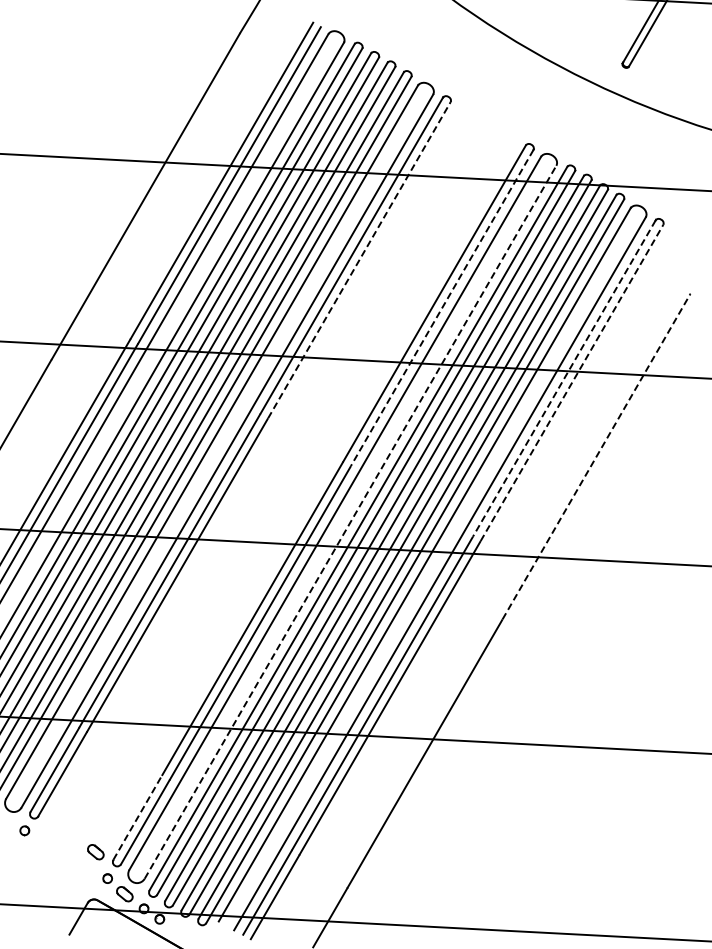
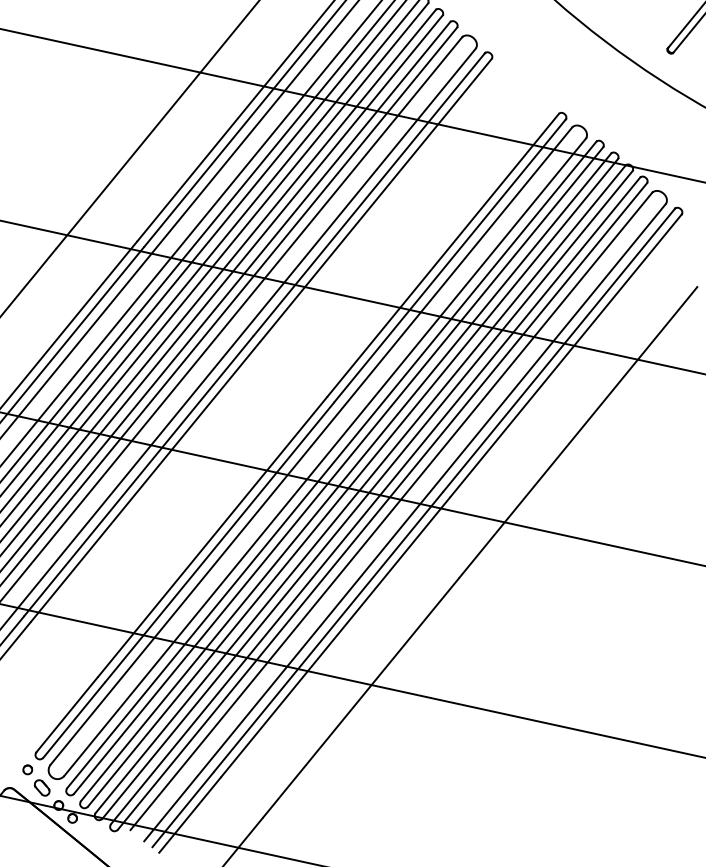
line: (359, 260) -> (376, 200), dashed -> solid
line: (442, 308) -> (450, 261), dashed -> solid
line: (564, 378) -> (559, 350), dashed -> solid
line: (572, 382) -> (566, 355), dashed -> solid
line: (596, 456) -> (578, 432), dashed -> solid
line: (351, 521) -> (326, 456), dashed -> solid
line: (137, 817) -> (67, 714), dashed -> solid
part: (95, 852) -> (19, 742), removed

